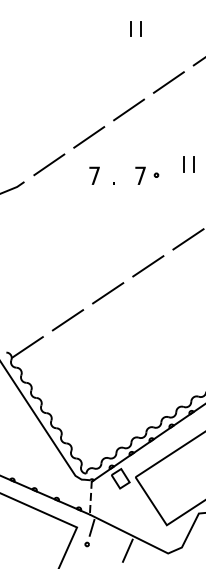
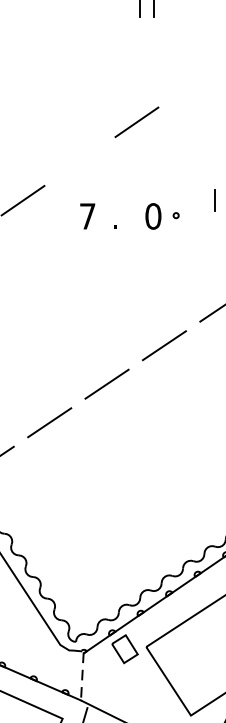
line: (168, 82) -> (193, 83), removed
line: (89, 137) -> (80, 161), removed
text: (140, 175) -> (153, 215), 7 -> 0

